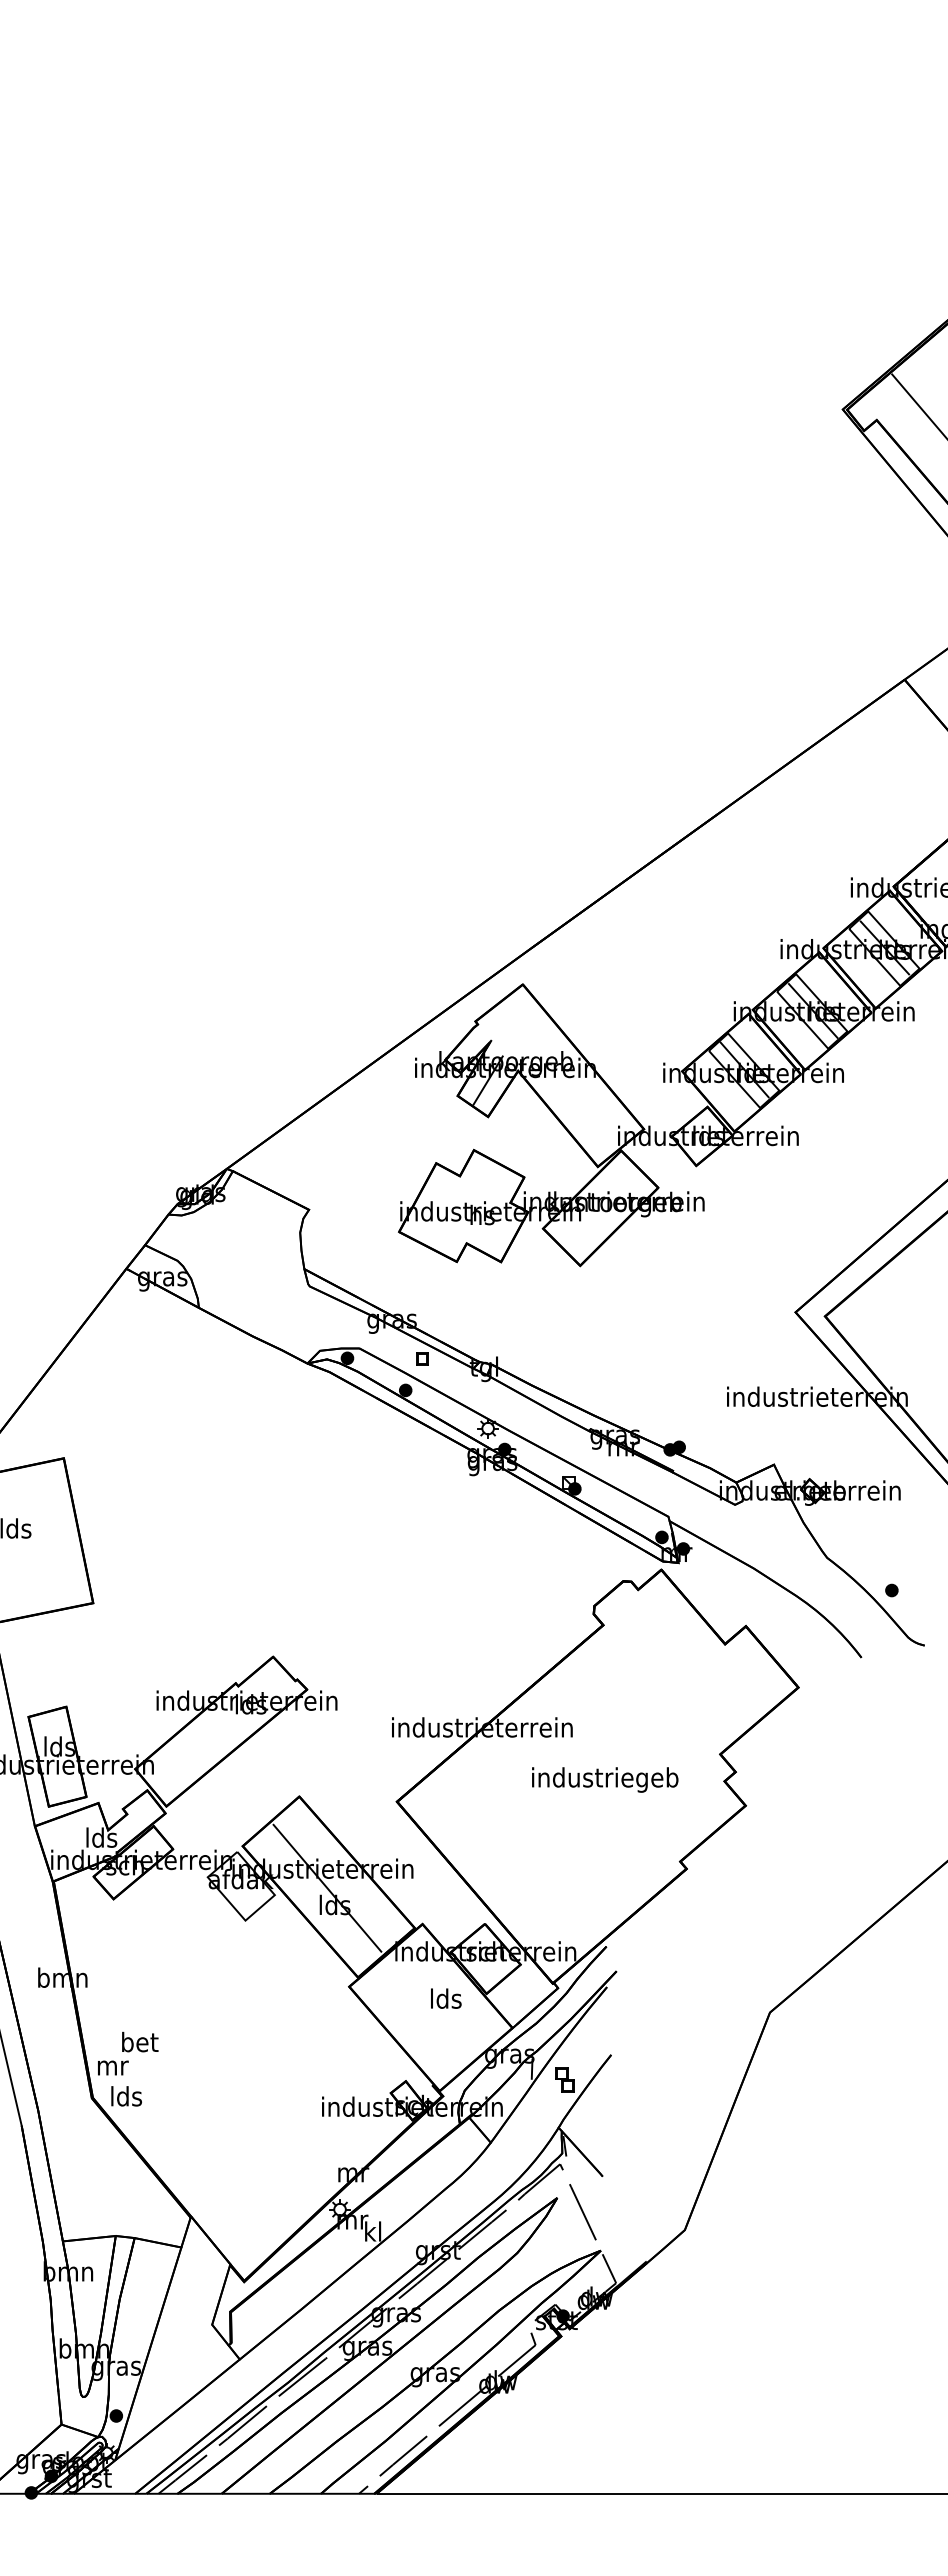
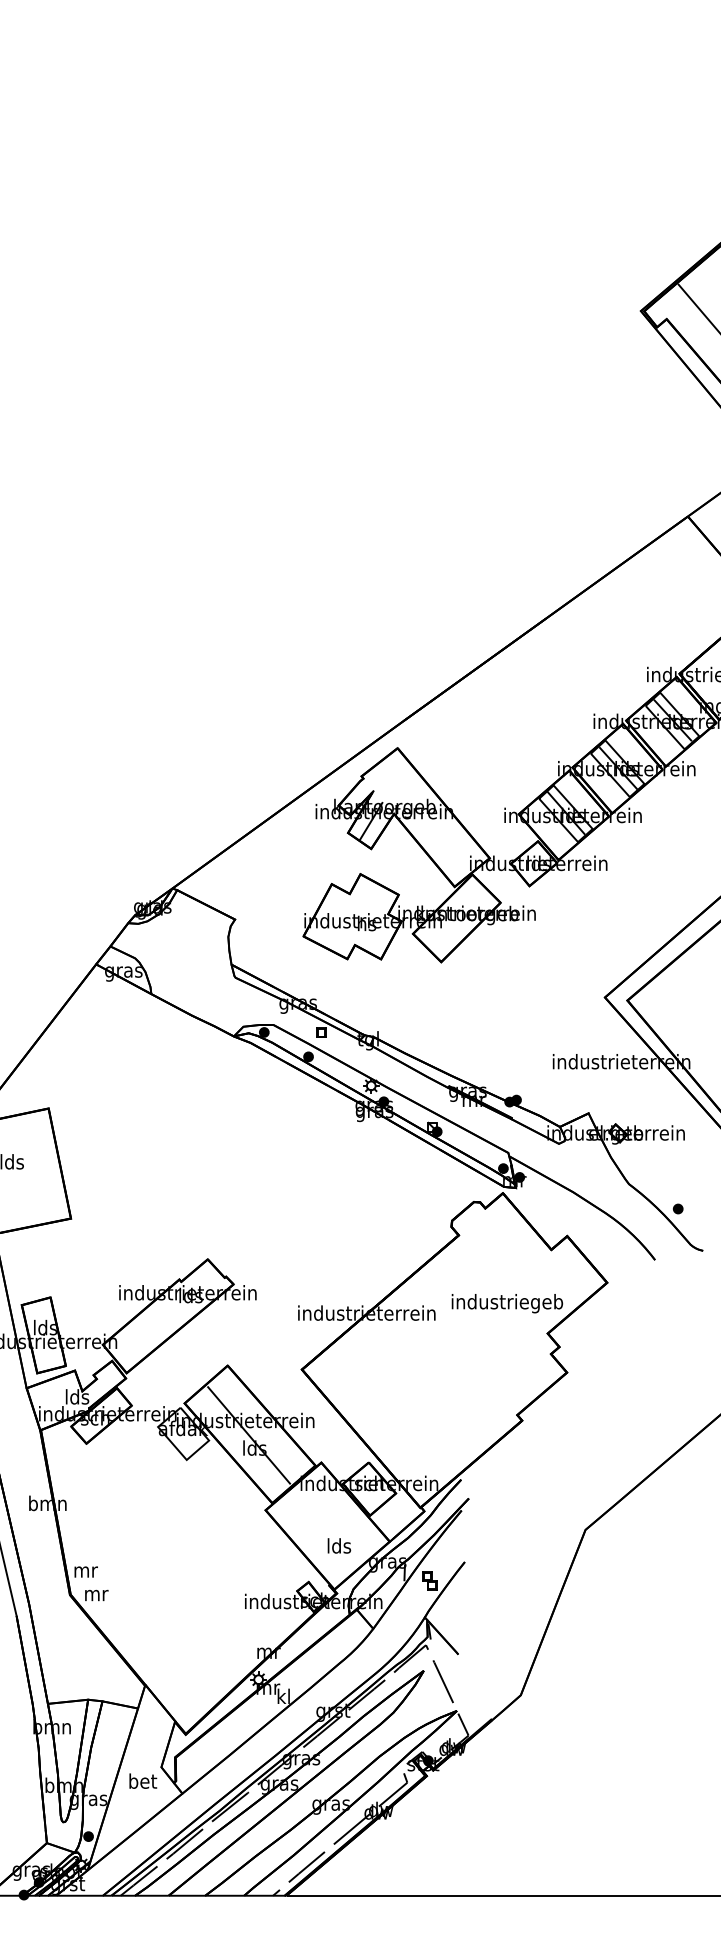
text: (605, 1779) -> (507, 1303), moved
text: (446, 1998) -> (339, 1545), moved
text: (140, 2041) -> (143, 1780), moved
text: (126, 2096) -> (96, 1593), lds -> mr

